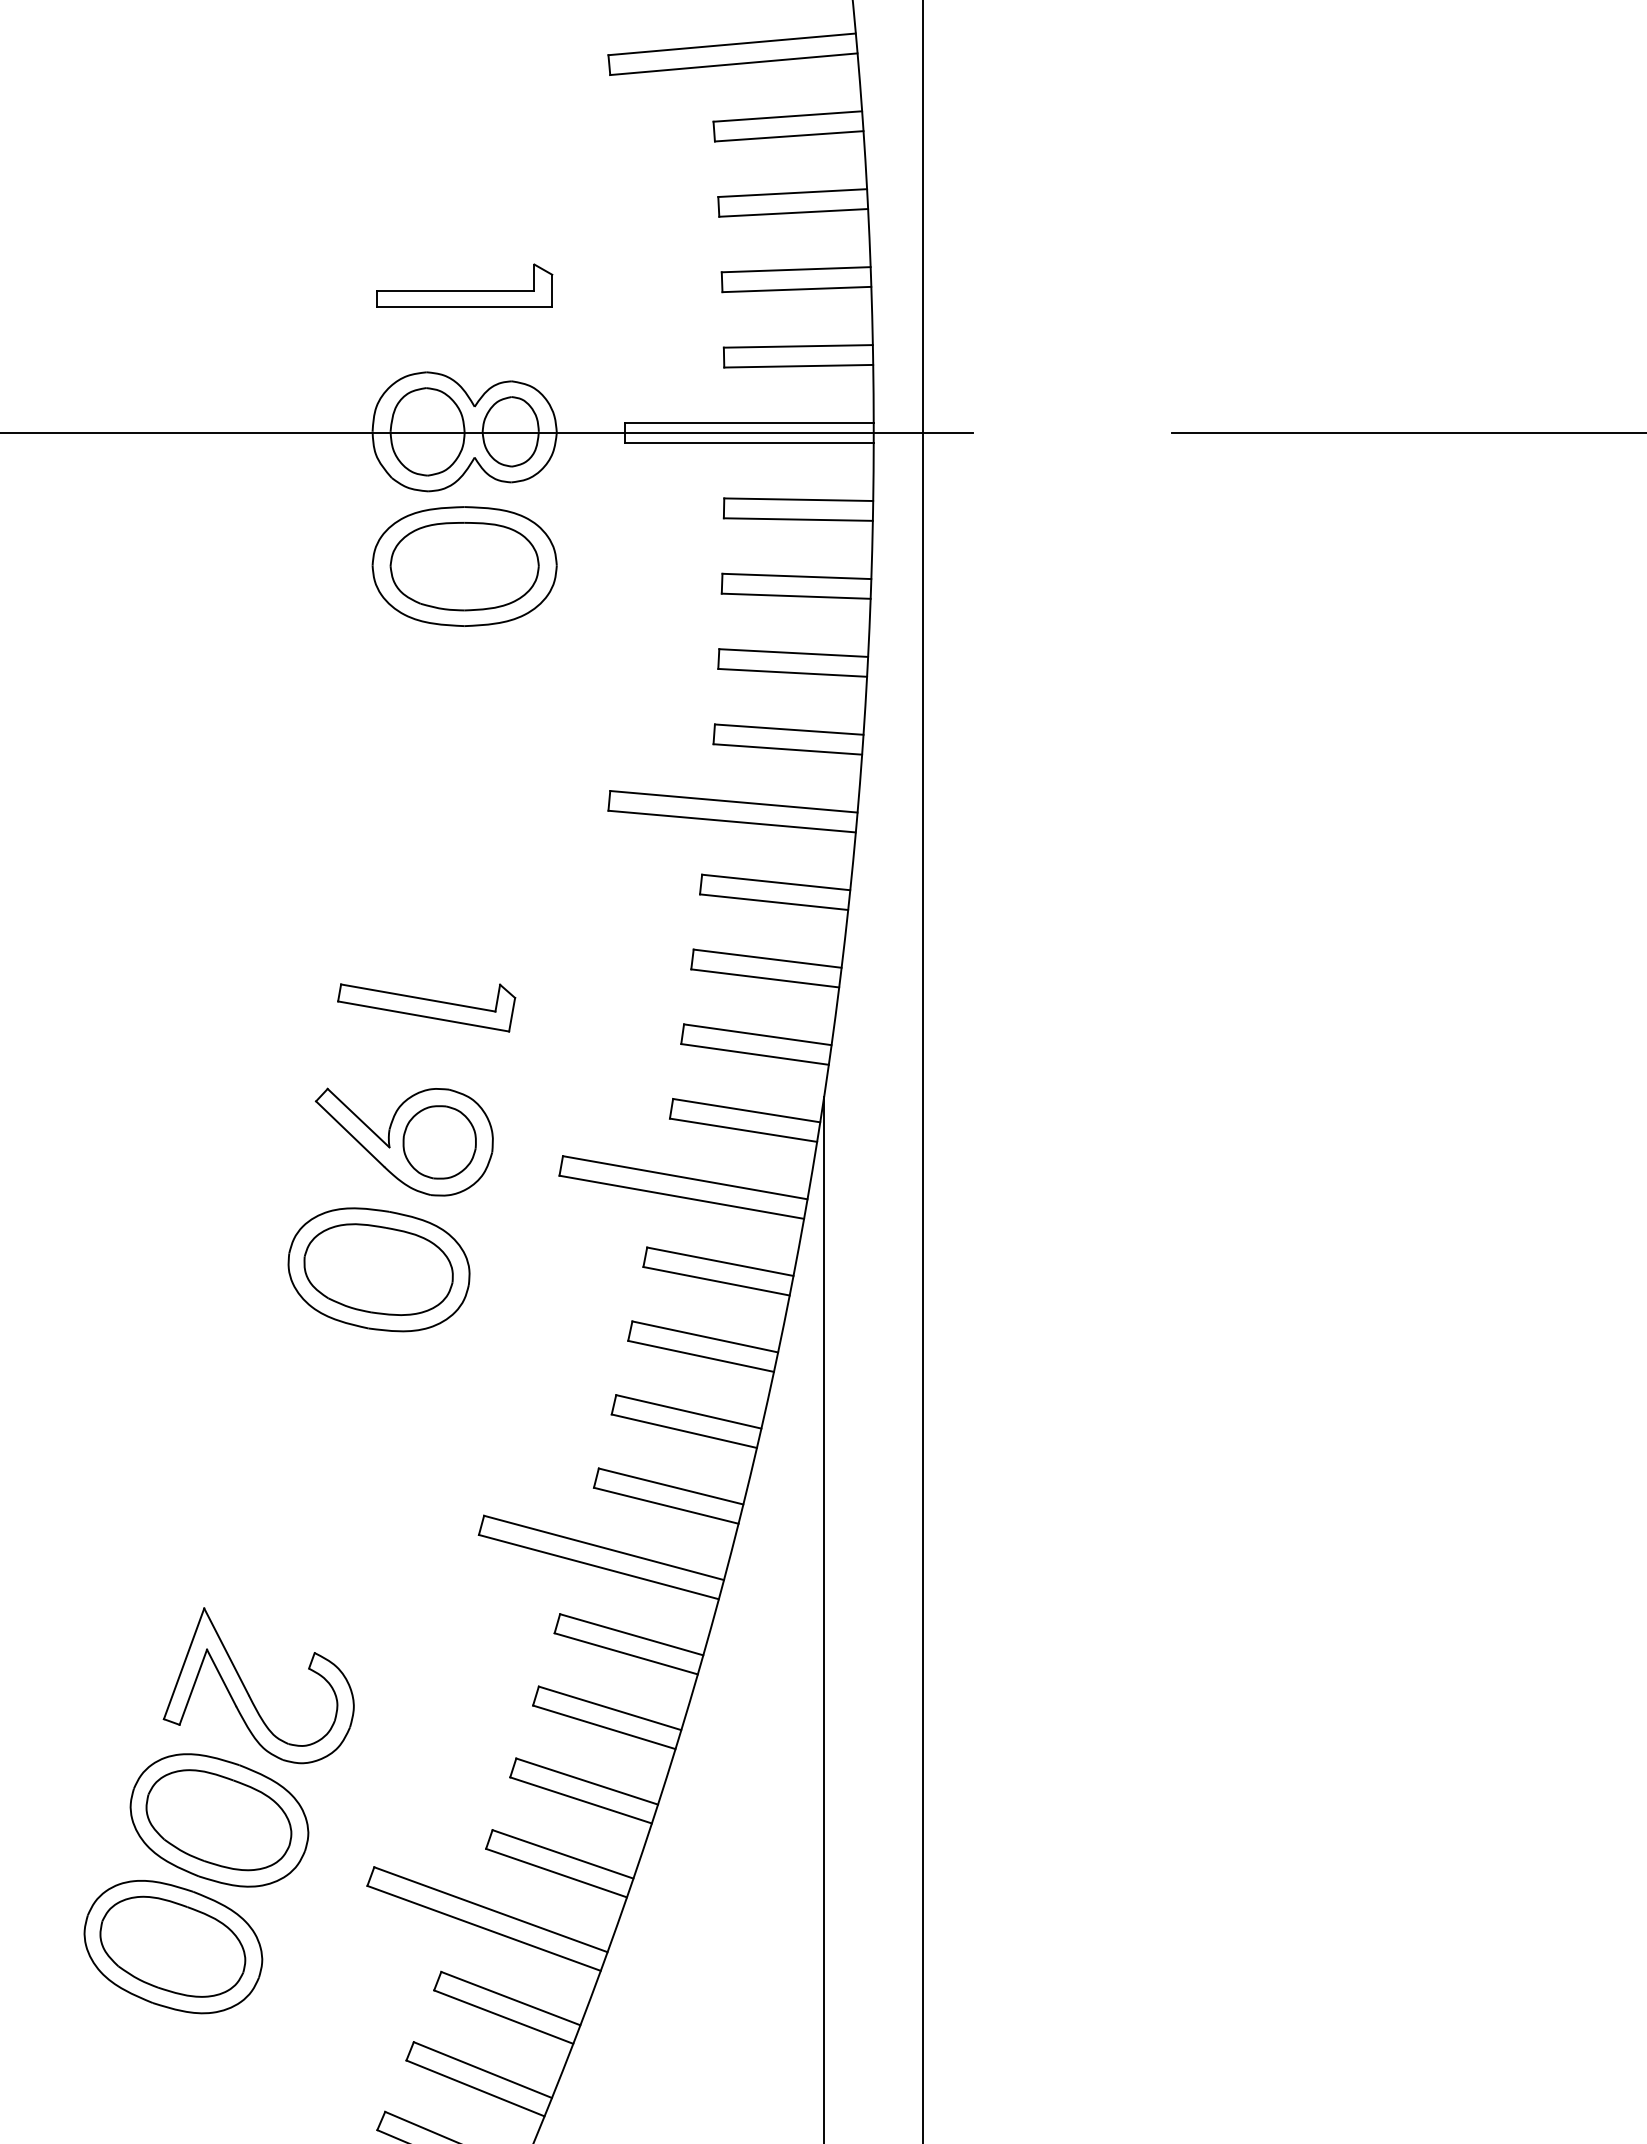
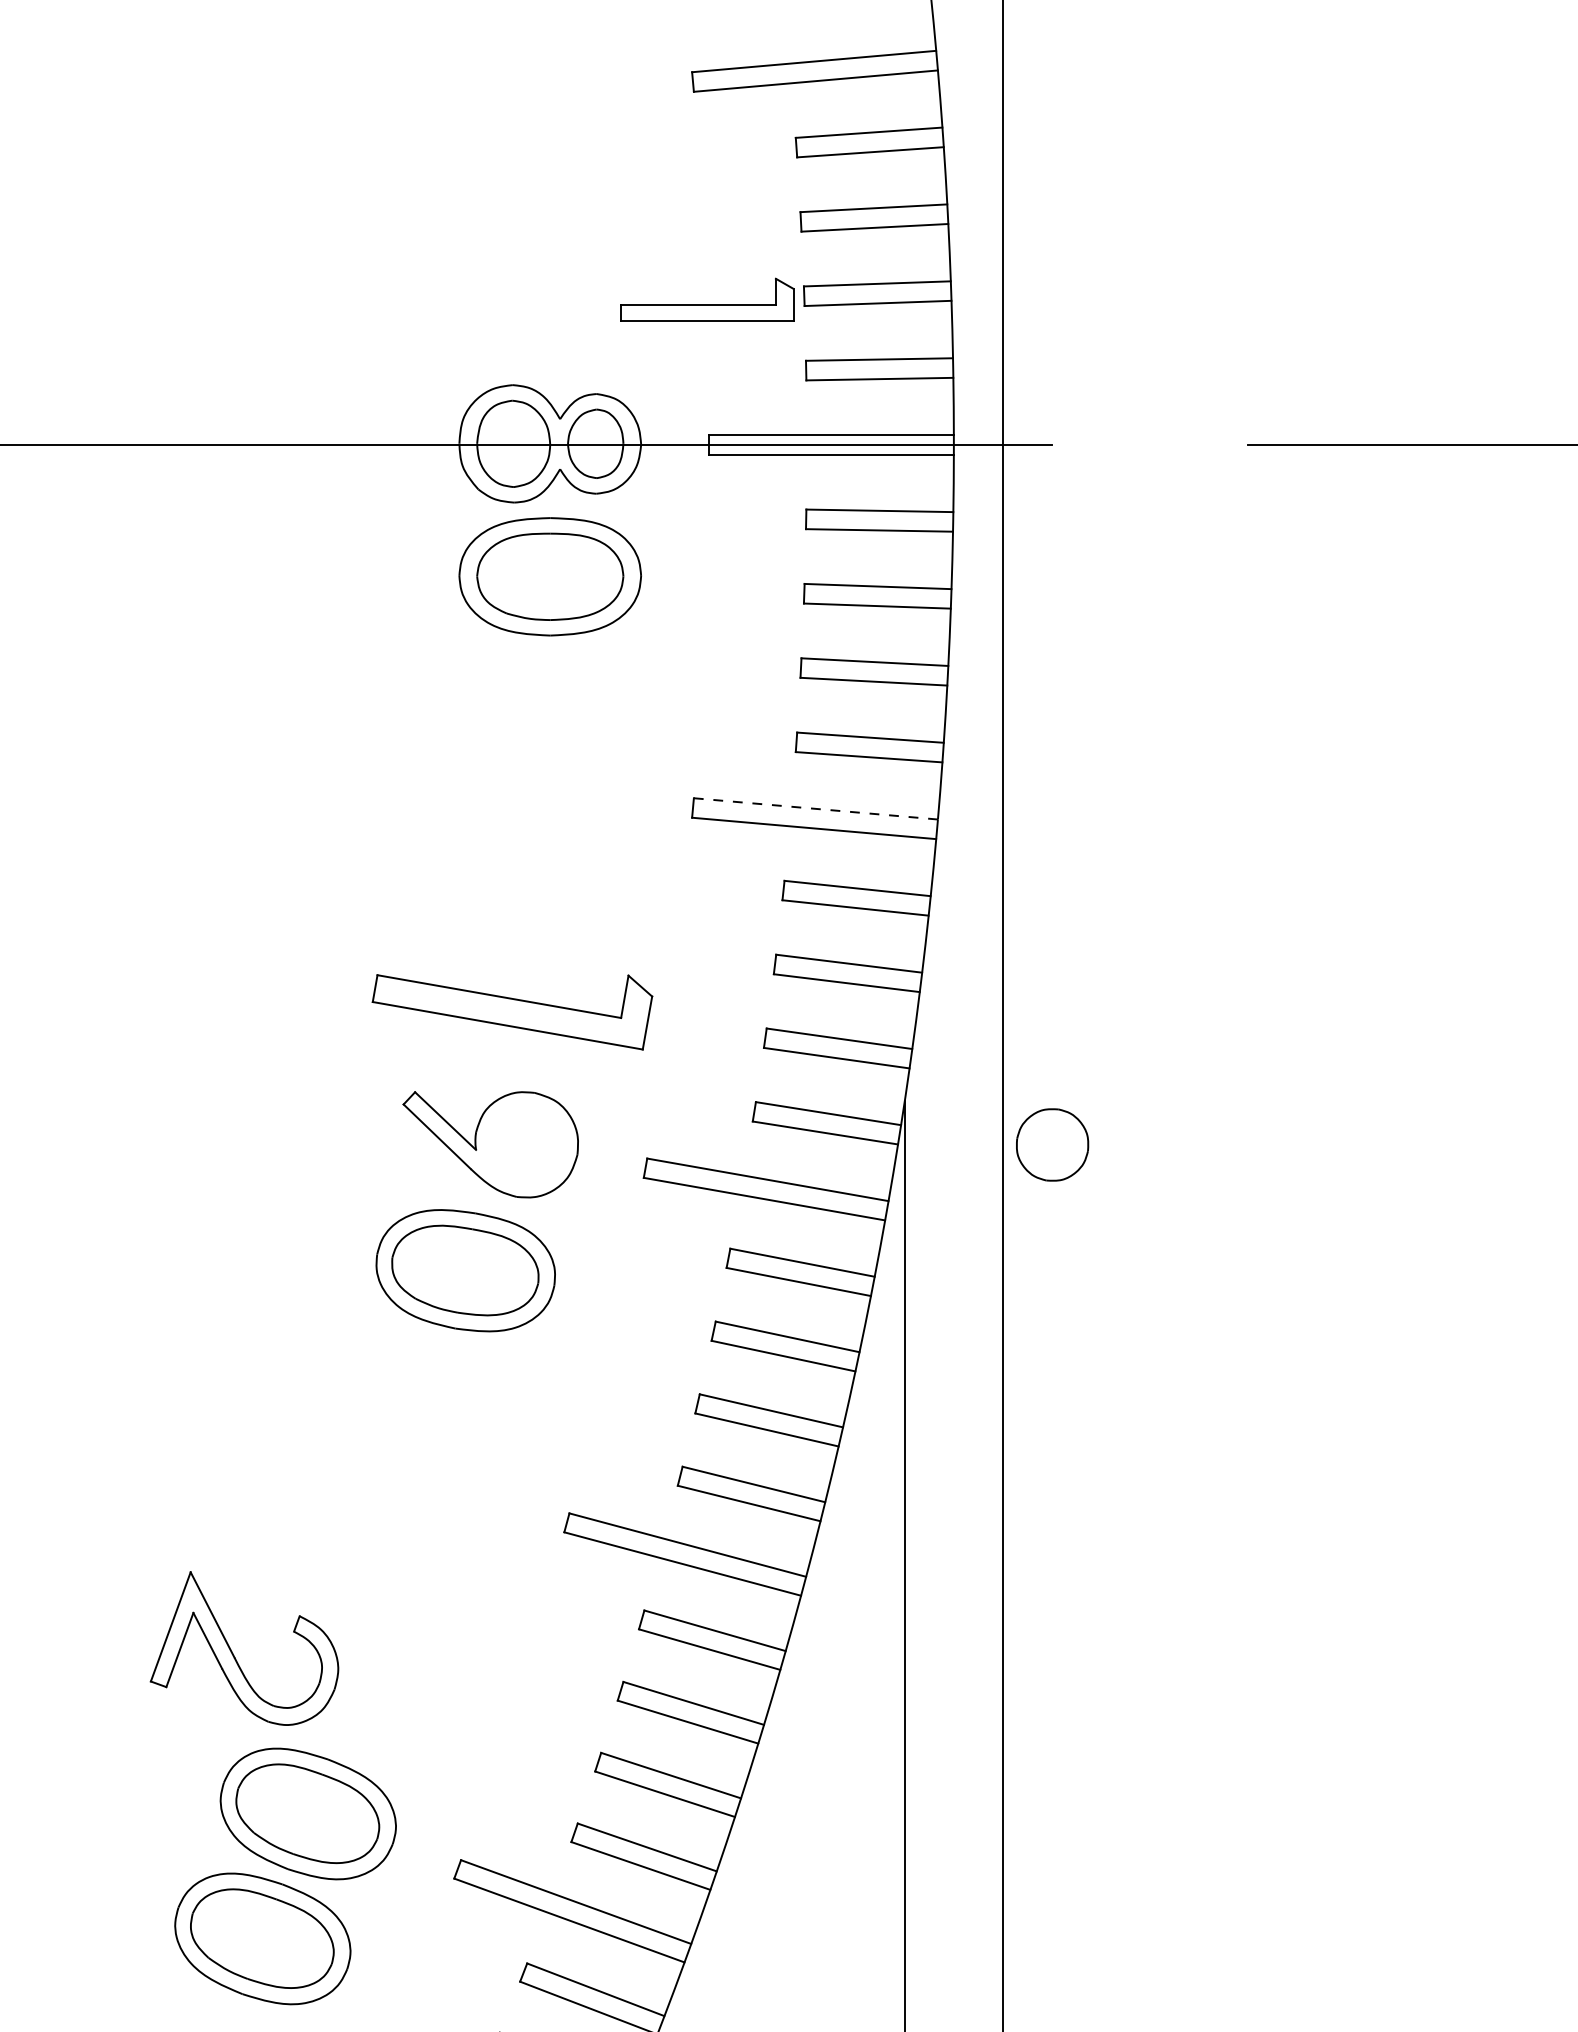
part: (464, 285) -> (706, 299), moved
line: (733, 801) -> (815, 808), solid -> dashed
part: (426, 1007) -> (512, 1011), size x1.6
part: (439, 1142) -> (1052, 1145), moved
part: (247, 1690) -> (233, 1653), moved

